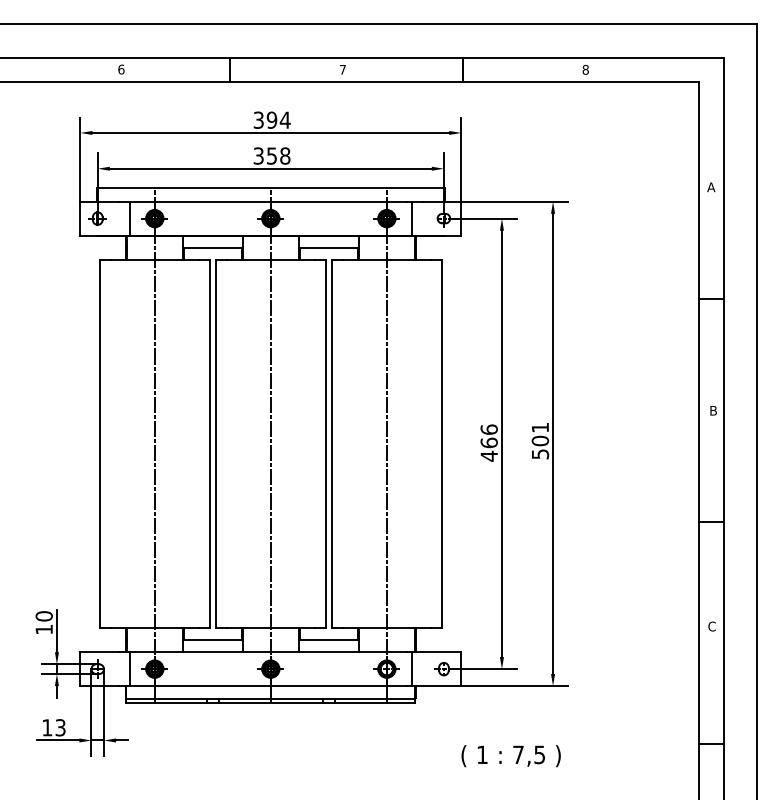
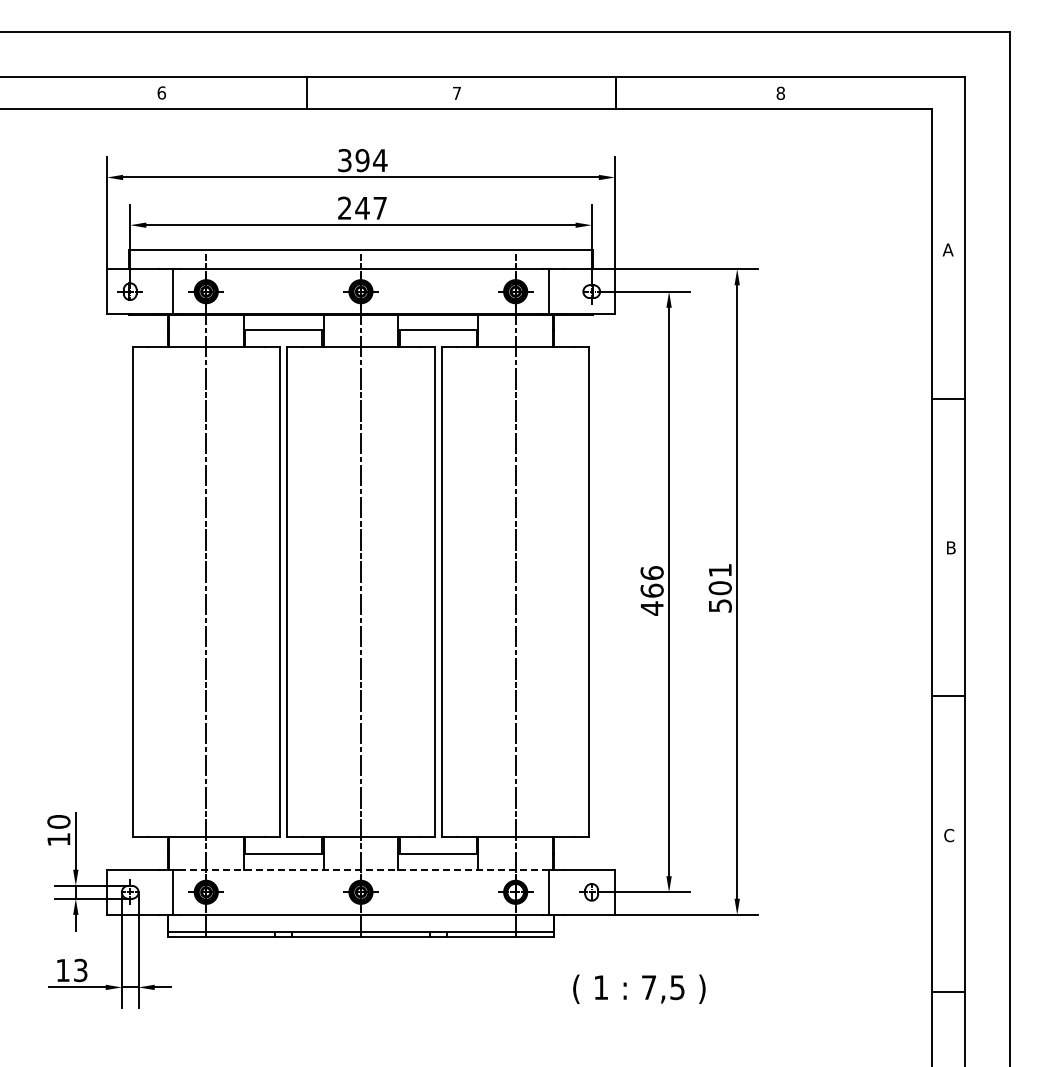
text: (271, 155) -> (362, 207), 358 -> 247
line: (270, 652) -> (360, 869), solid -> dashed
text: (511, 755) -> (639, 988), moved

